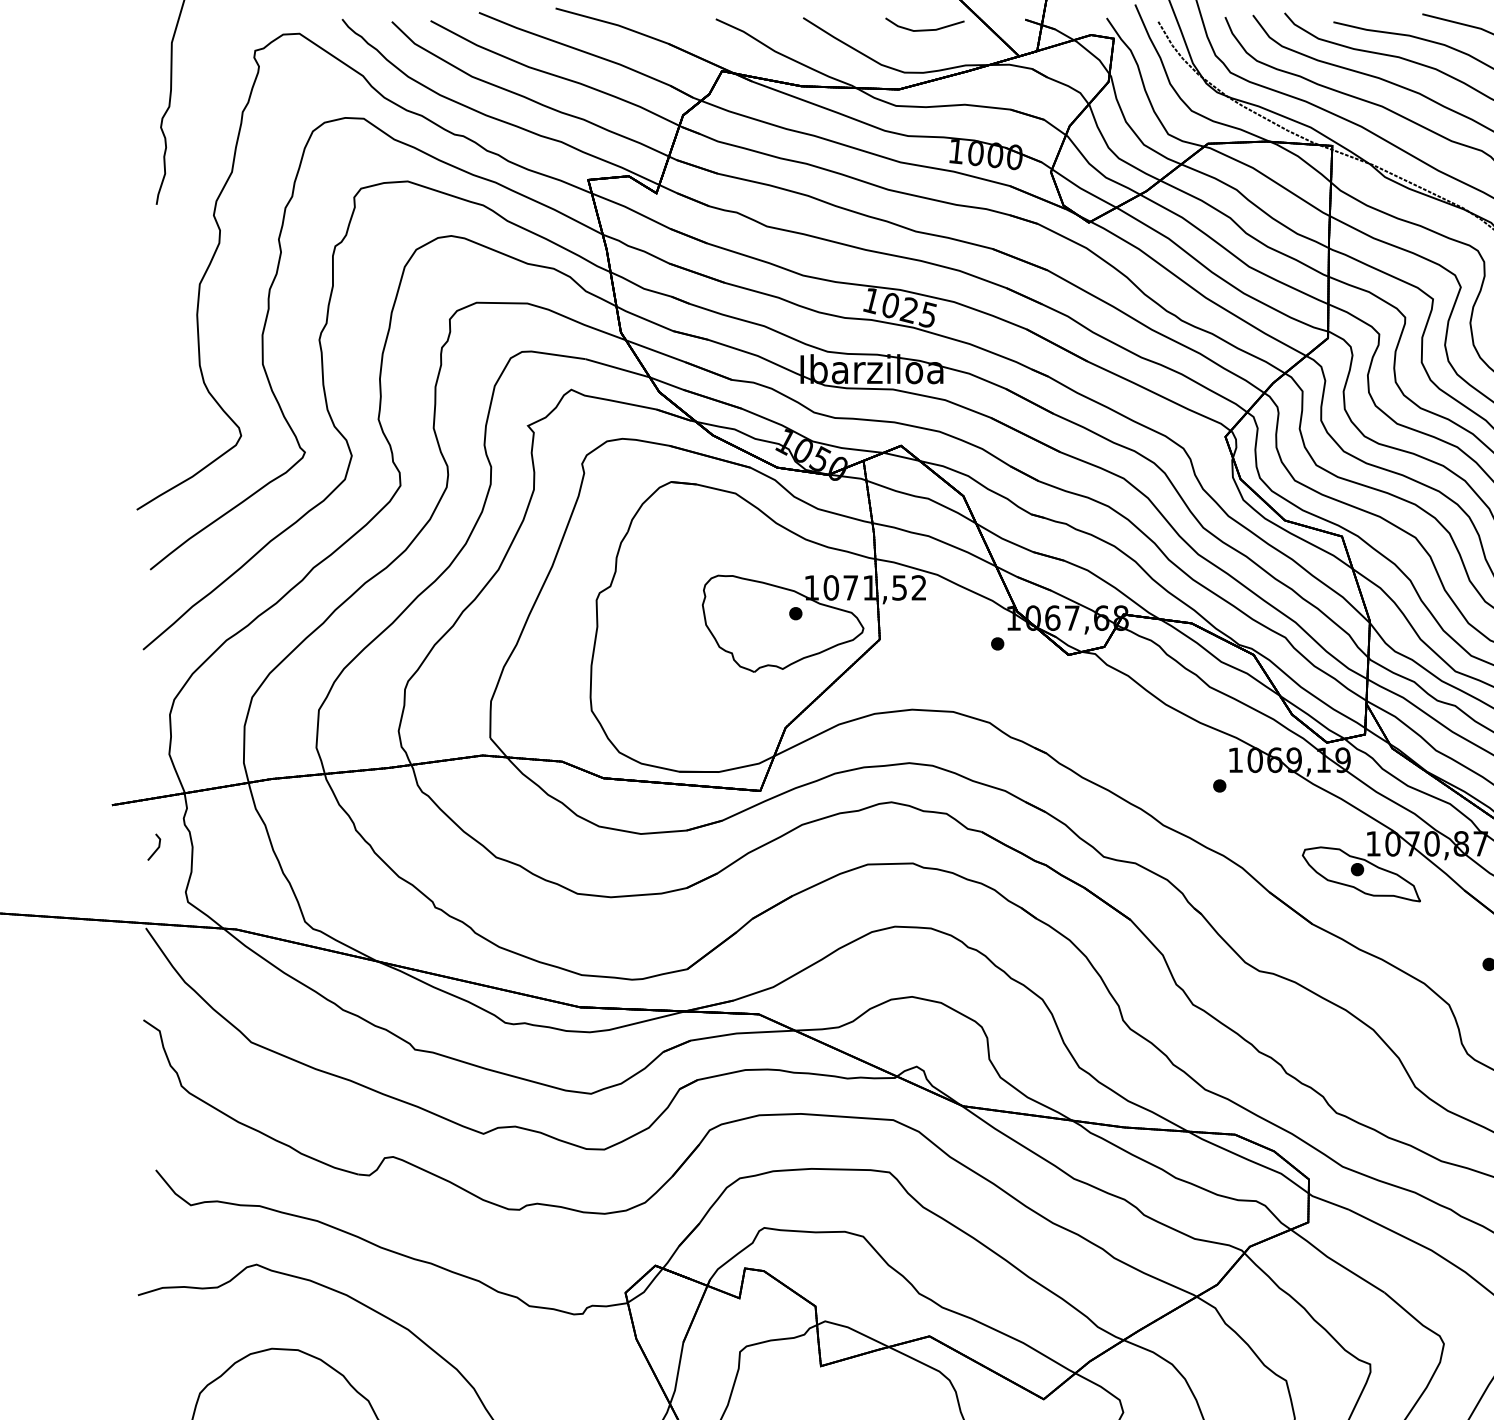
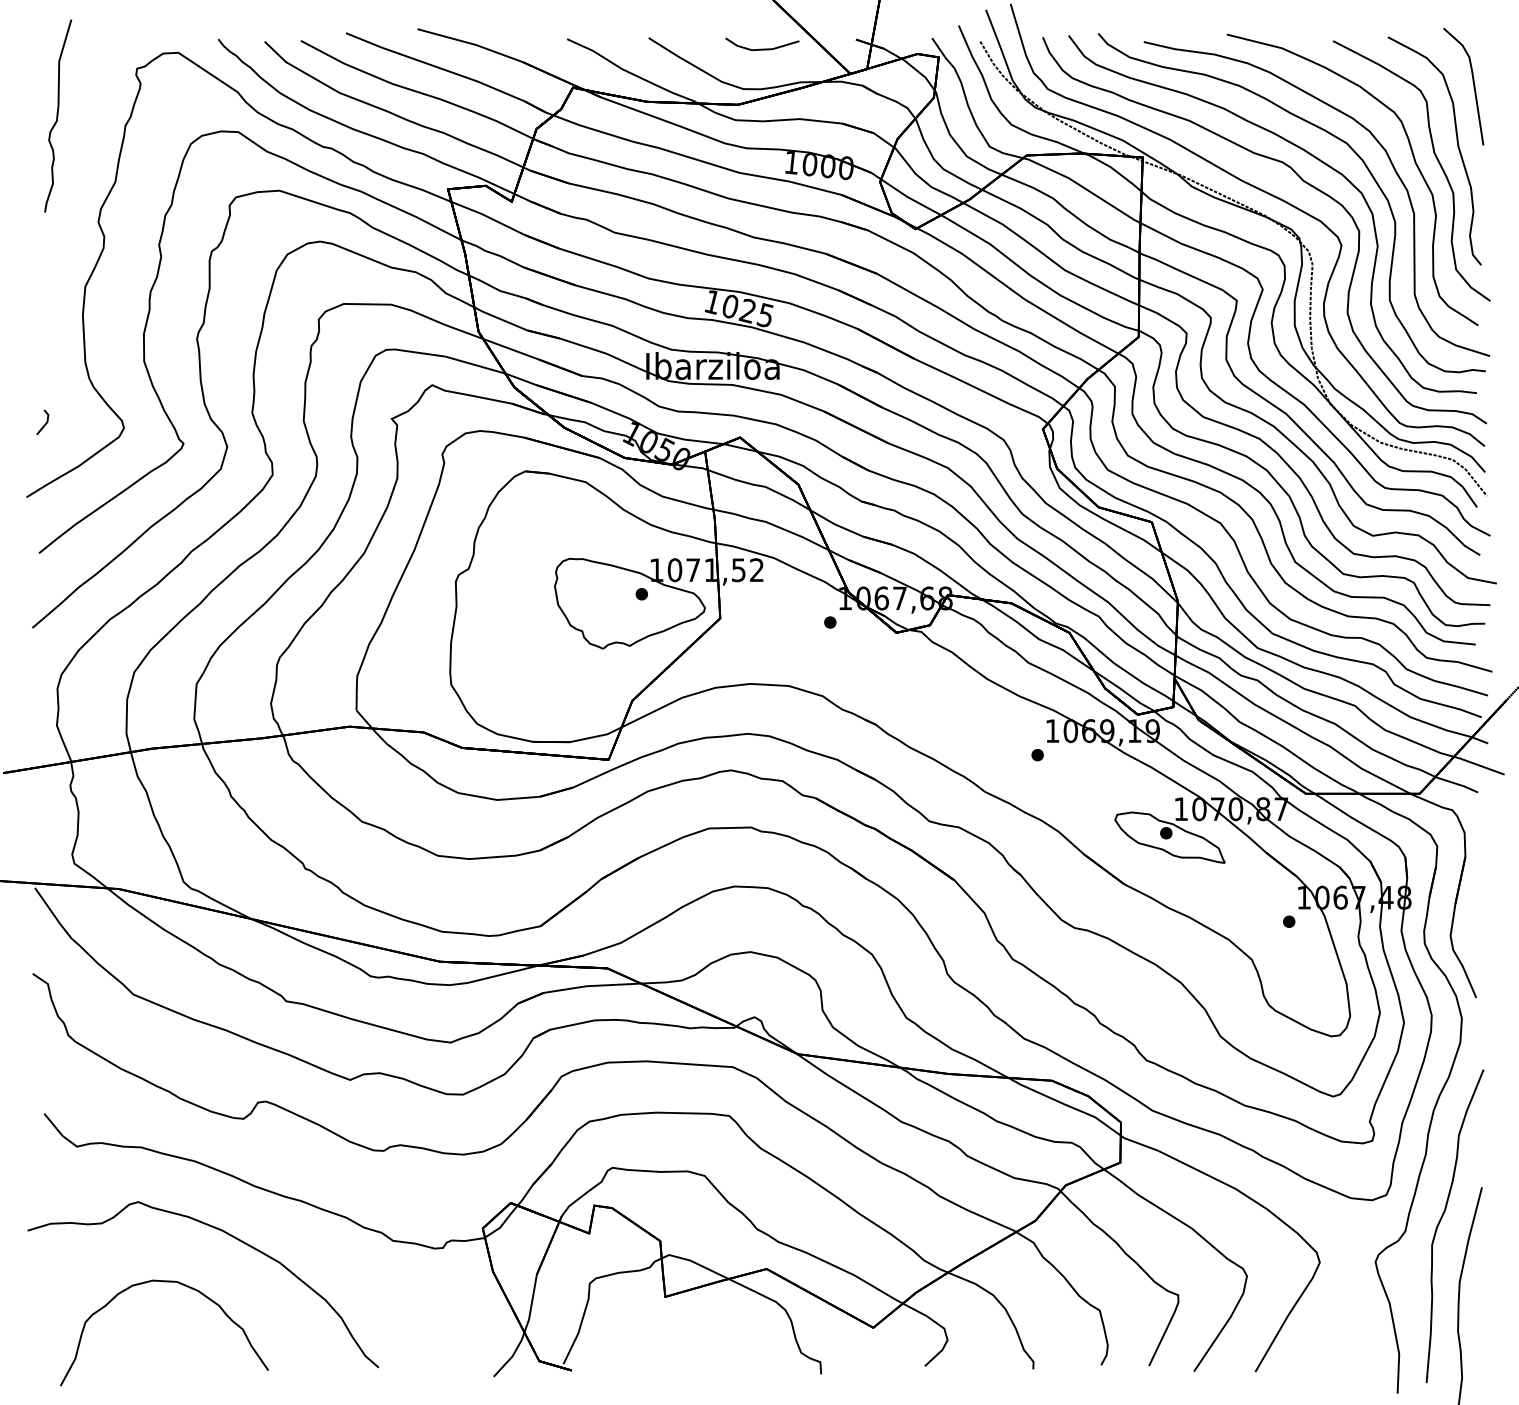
line: (156, 849) -> (44, 424), moved

